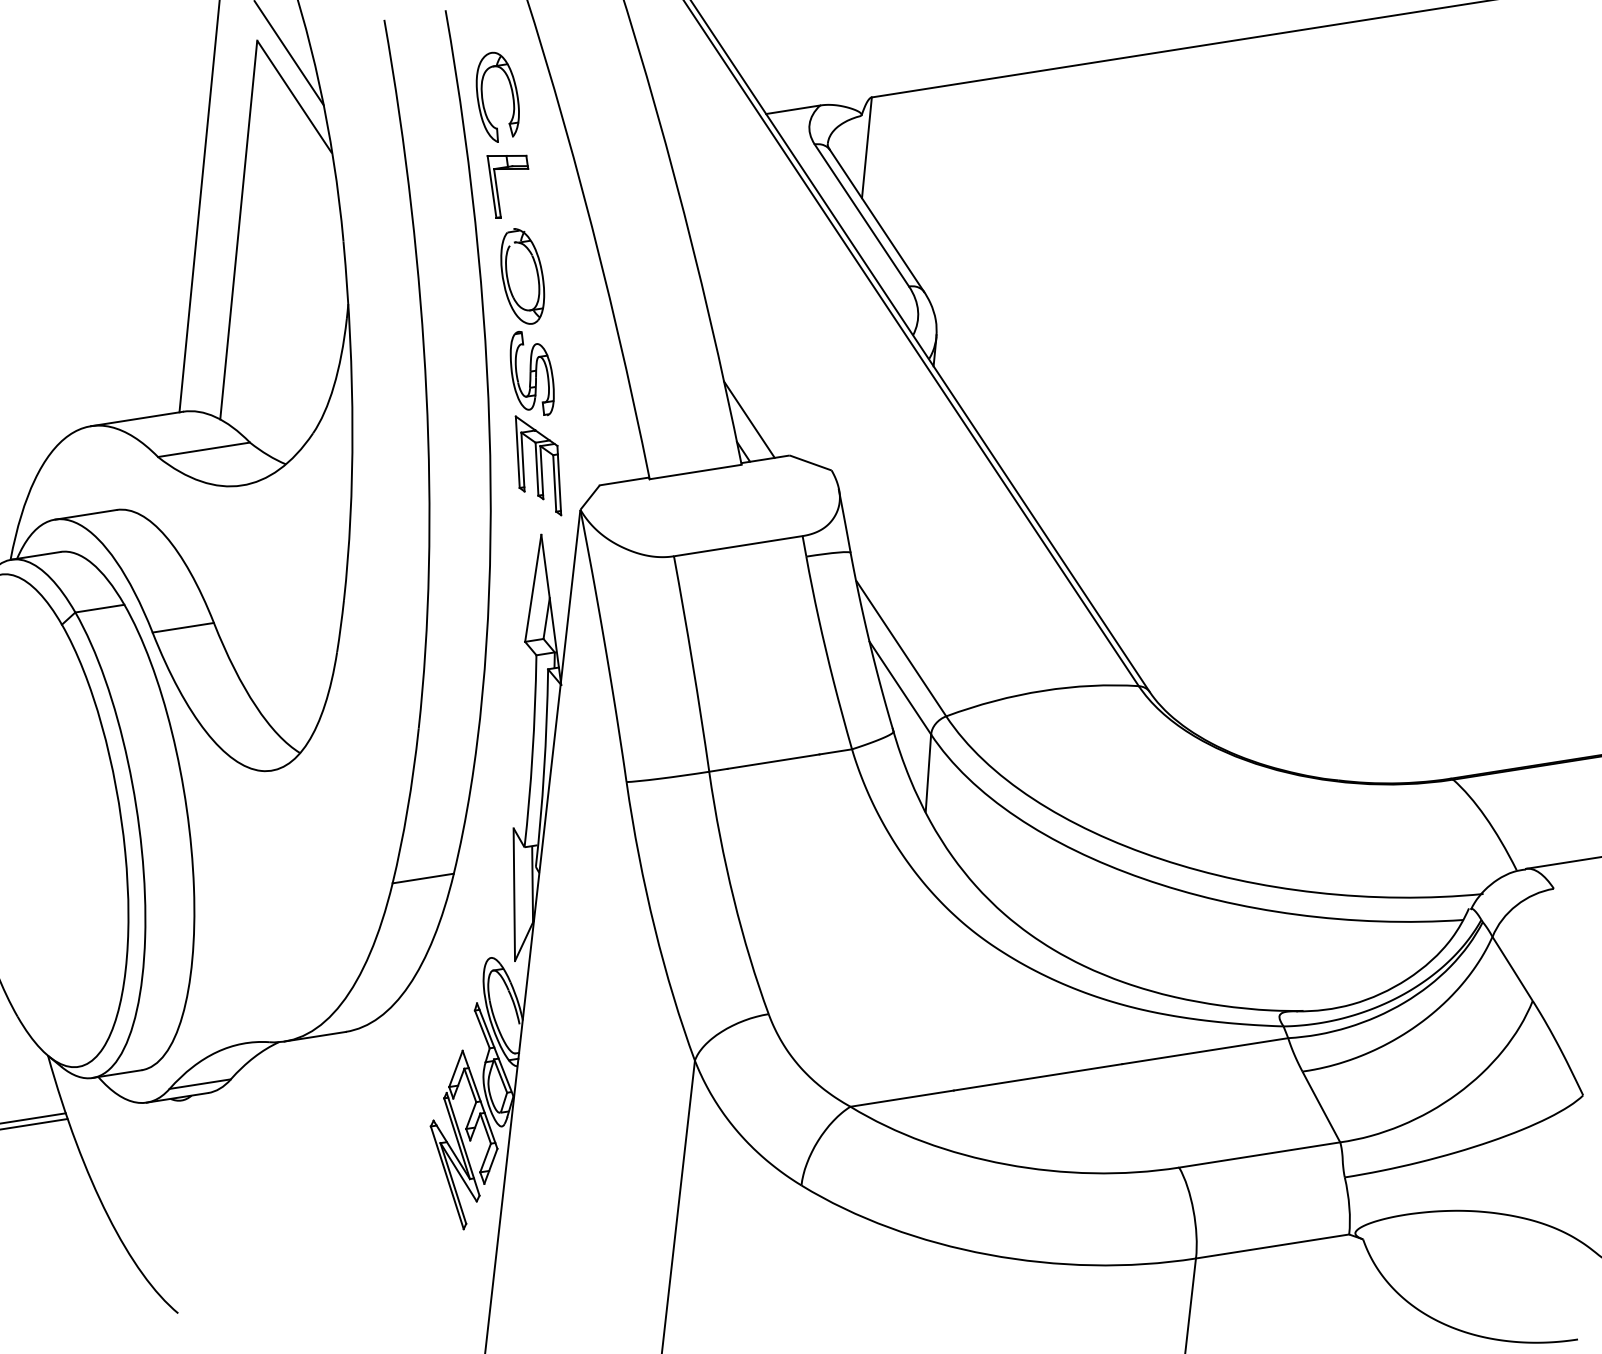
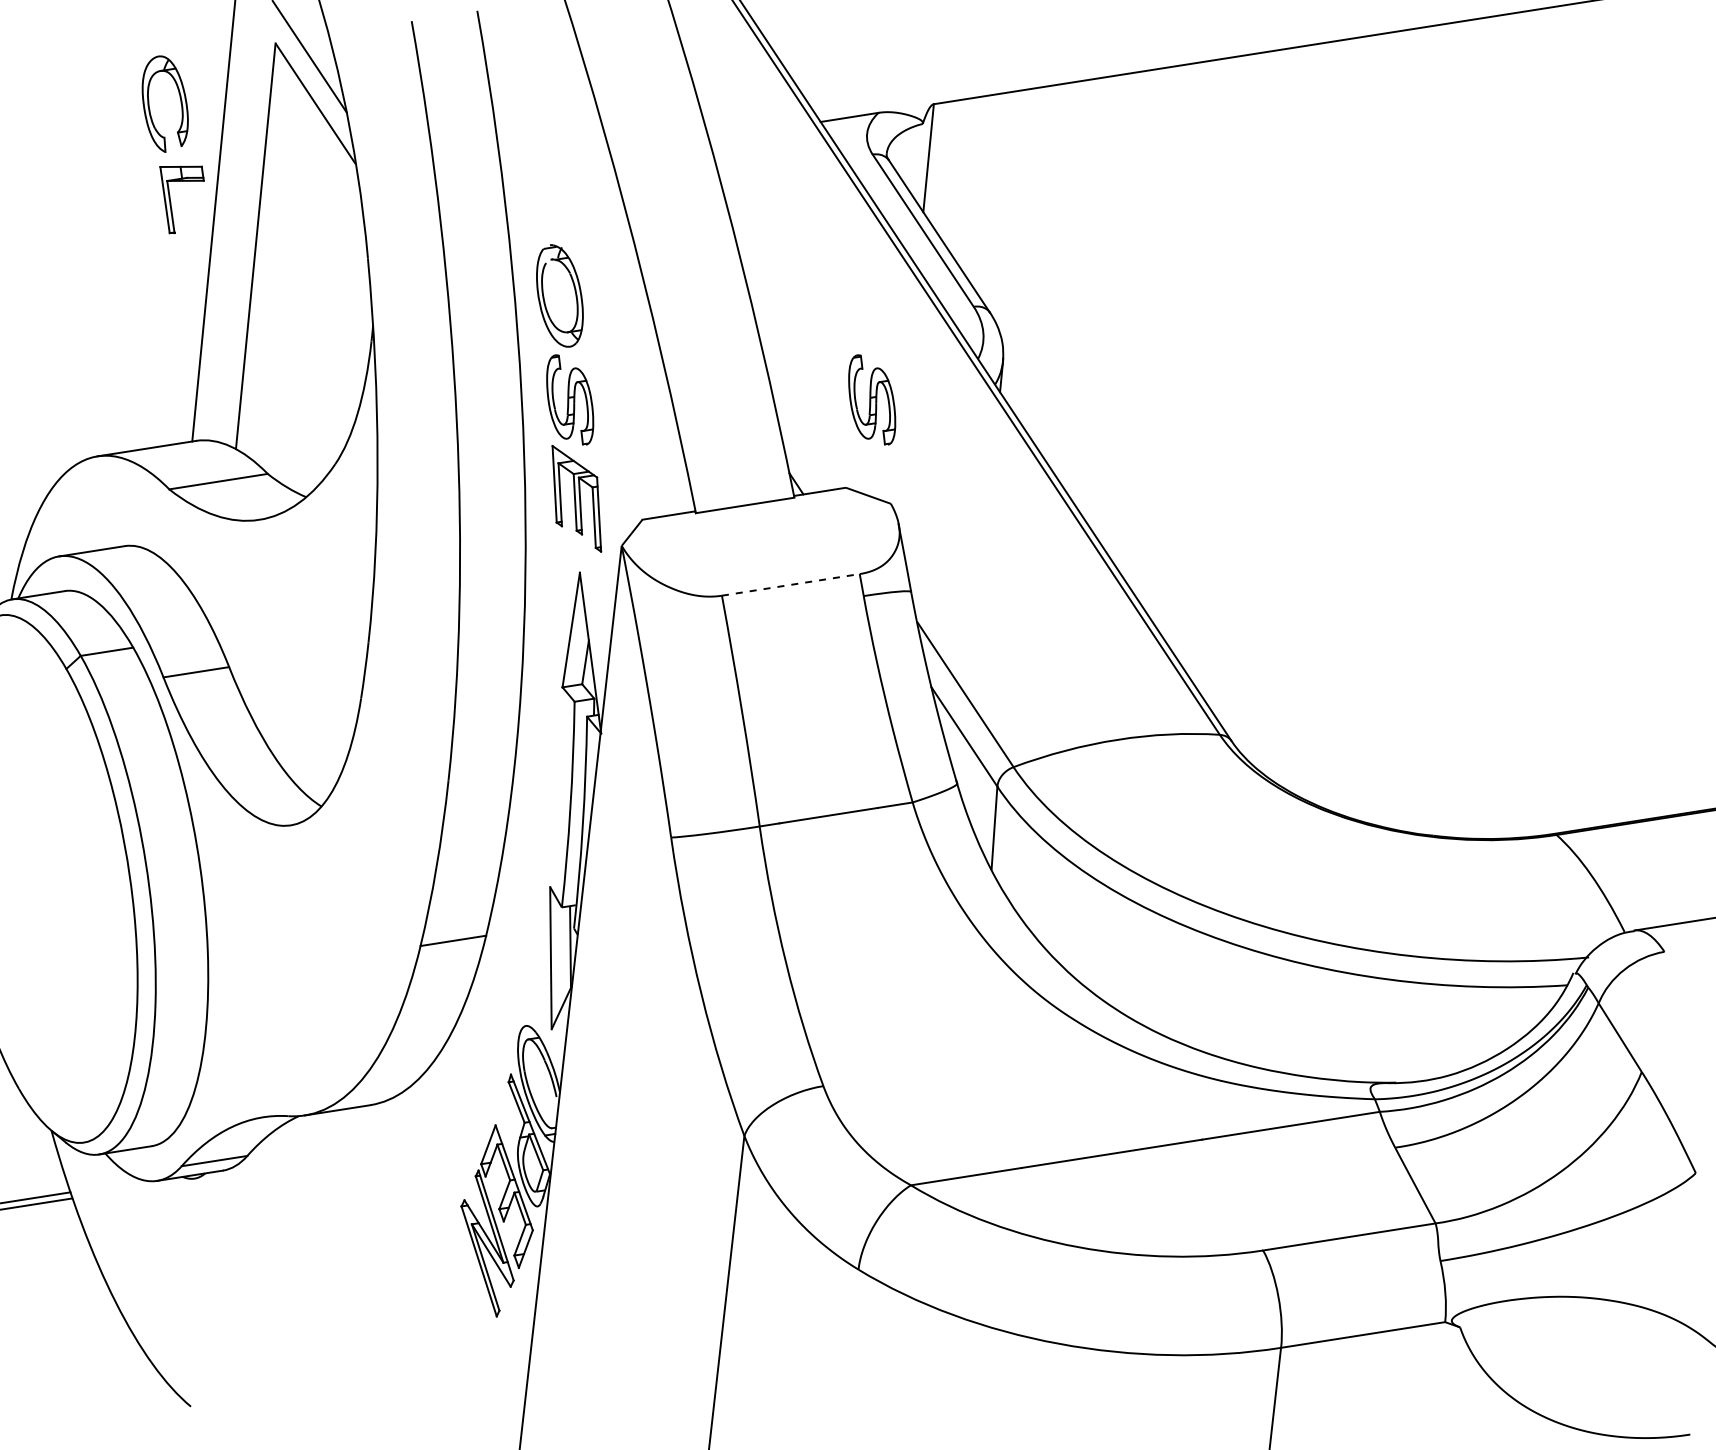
part: (483, 96) -> (149, 103), moved
part: (498, 189) -> (171, 202), moved
part: (814, 373) -> (872, 399), added
line: (749, 419) -> (802, 449), removed
line: (737, 545) -> (790, 584), solid -> dashed

